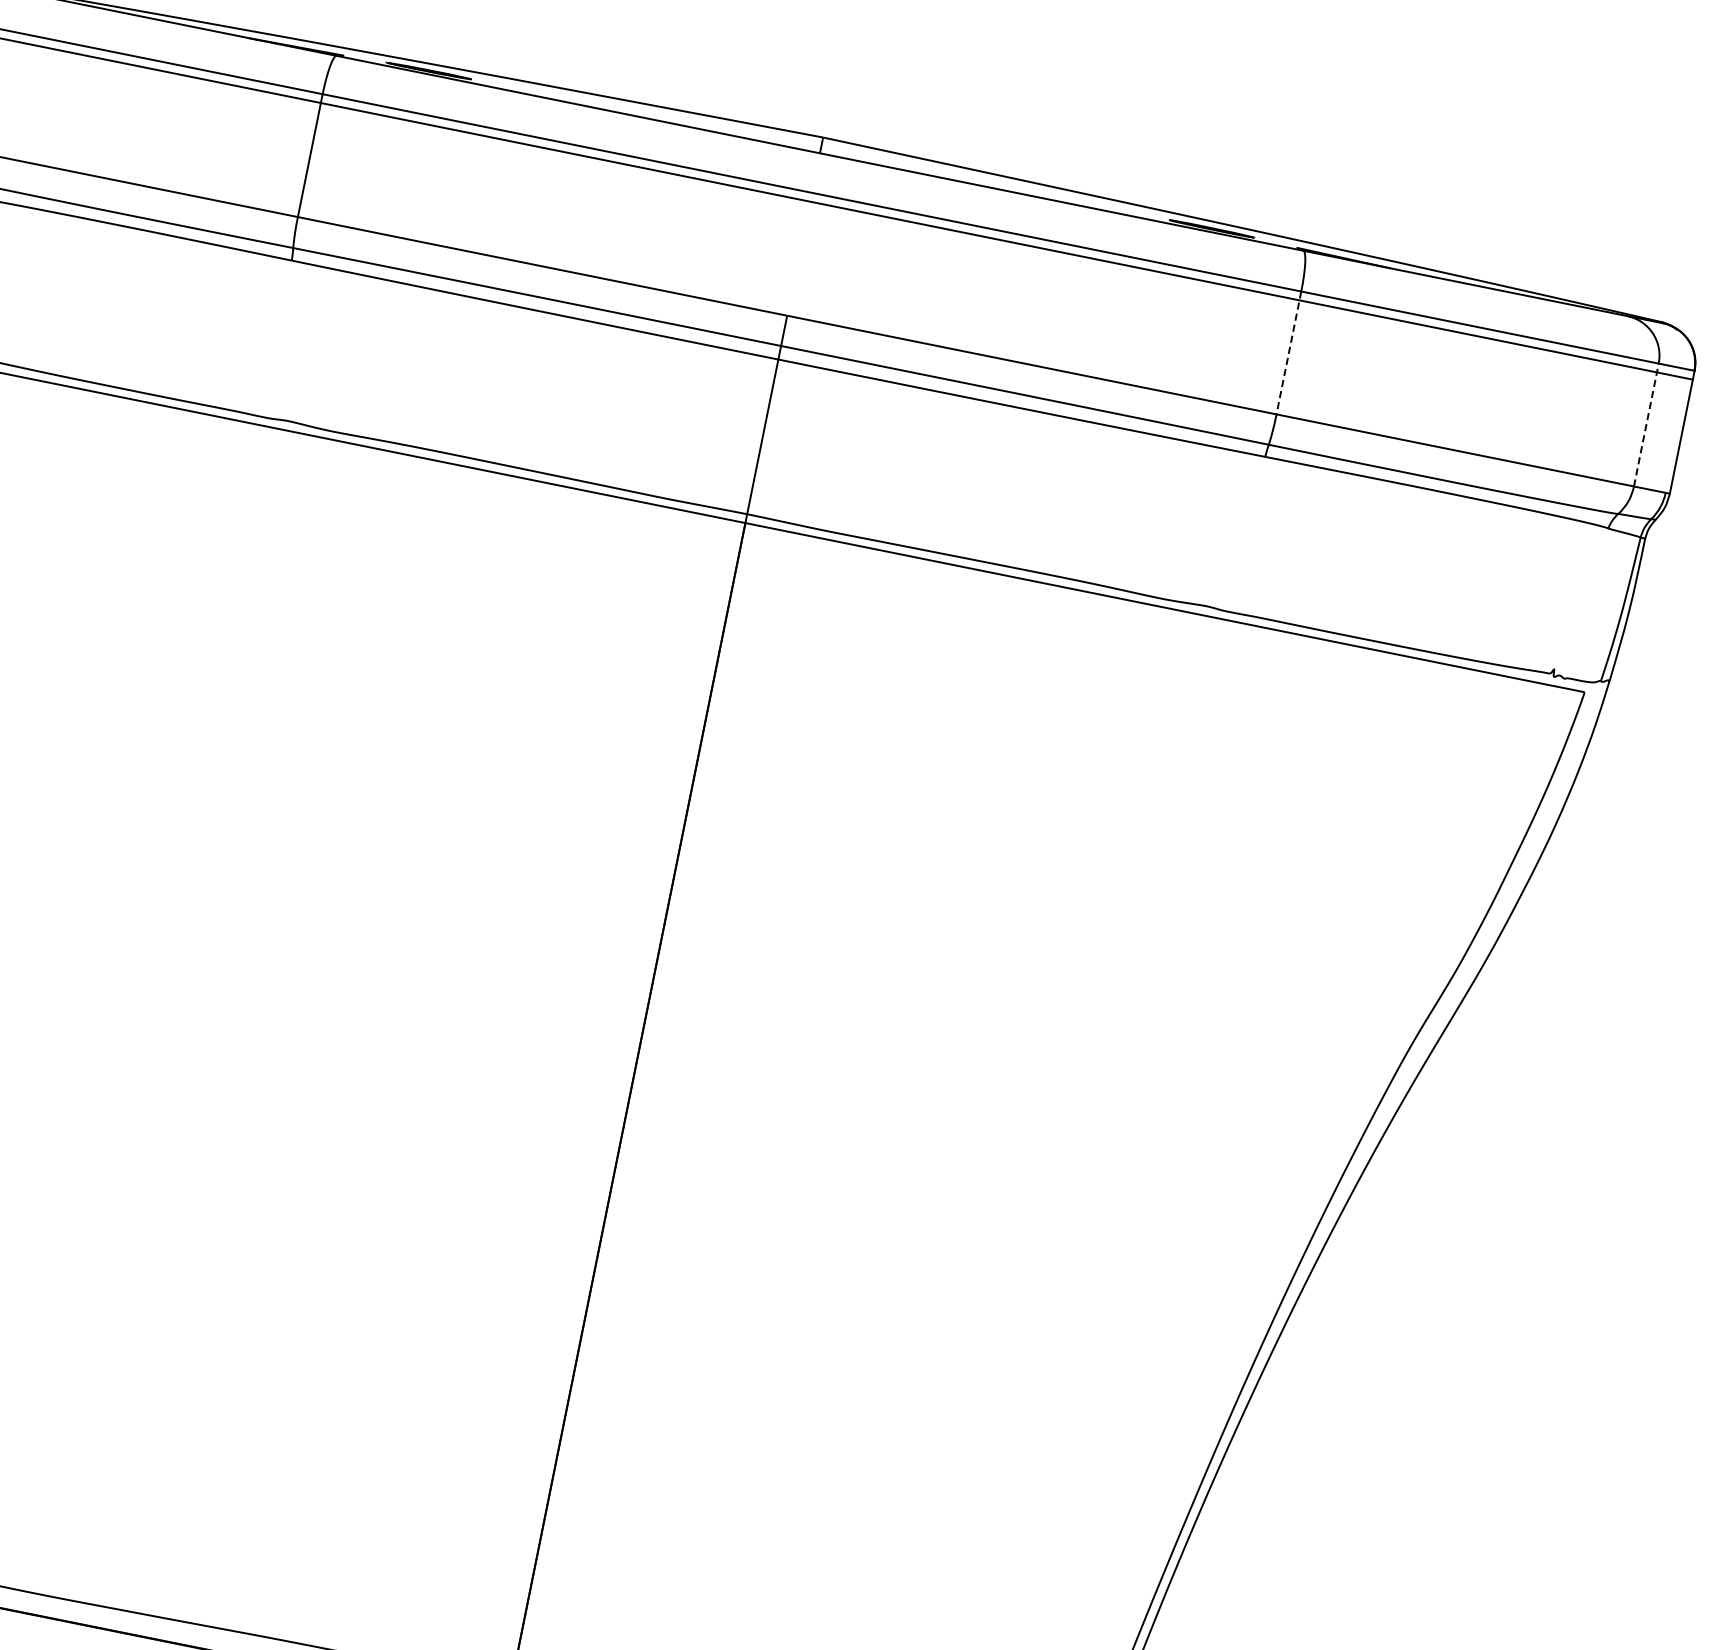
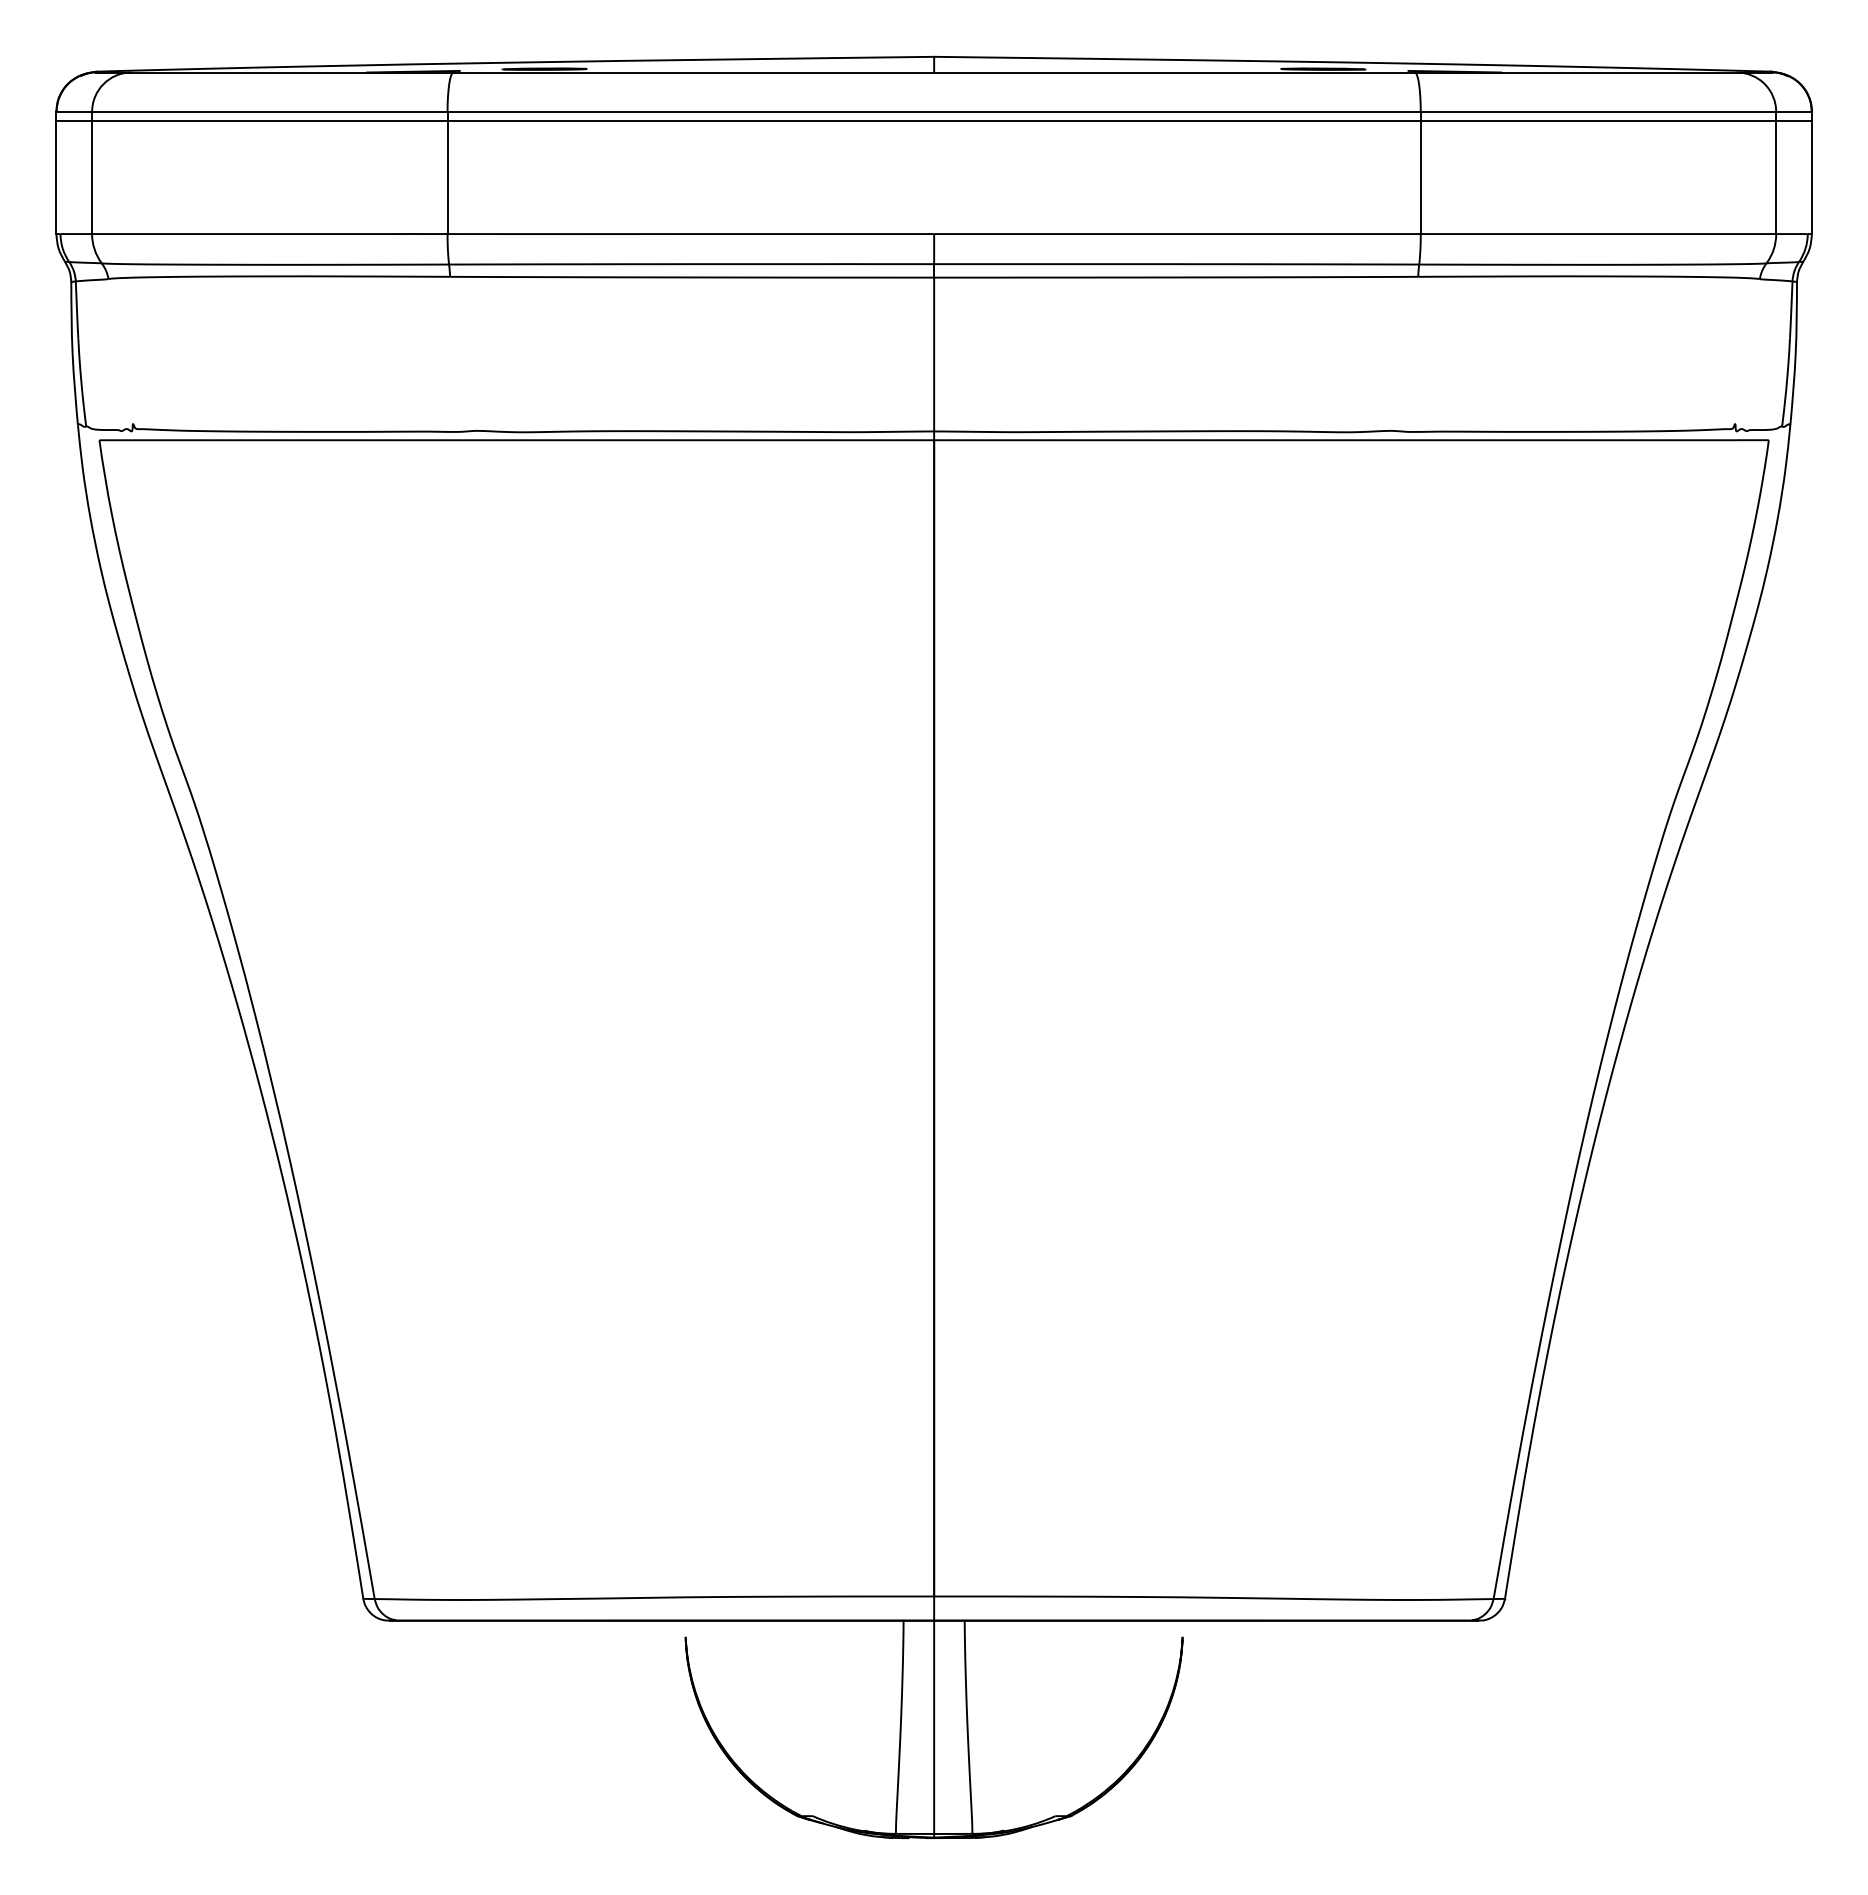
line: (1288, 353) -> (1420, 173), dashed -> solid
line: (1646, 424) -> (1776, 172), dashed -> solid

